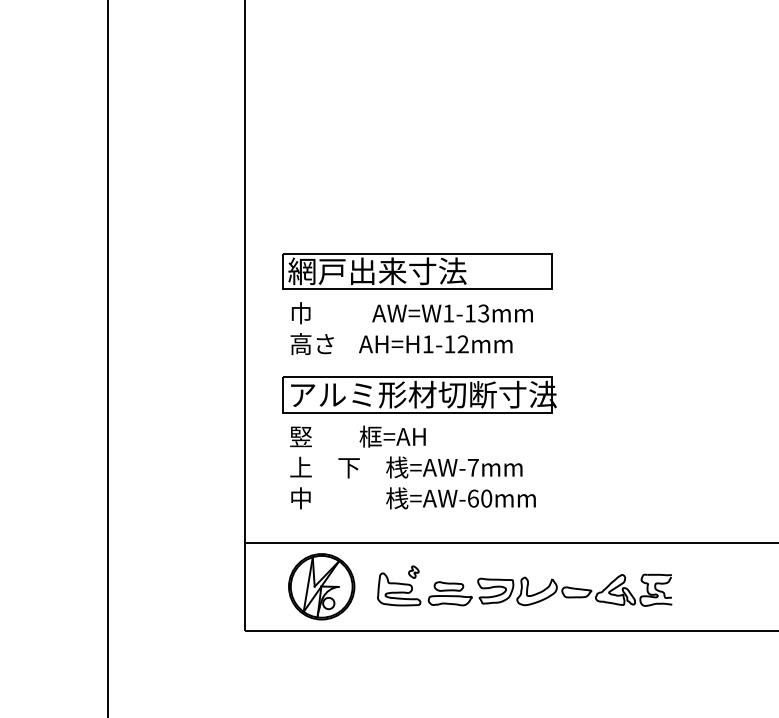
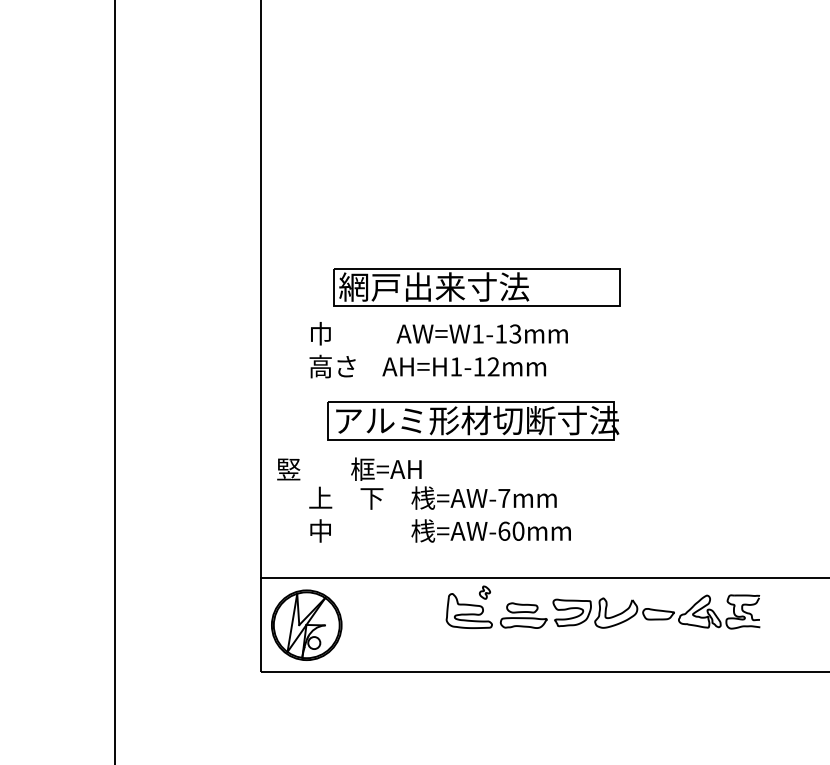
part: (417, 271) -> (476, 287), moved
part: (419, 394) -> (473, 420), moved
text: (358, 435) -> (349, 468), moved
part: (321, 586) -> (306, 624), moved
part: (524, 586) -> (602, 607), moved

